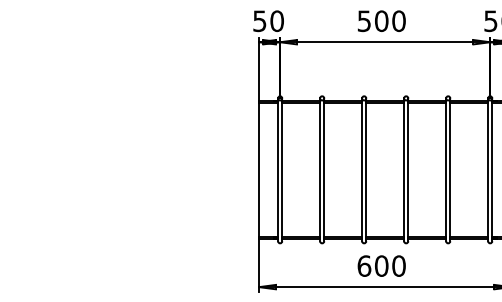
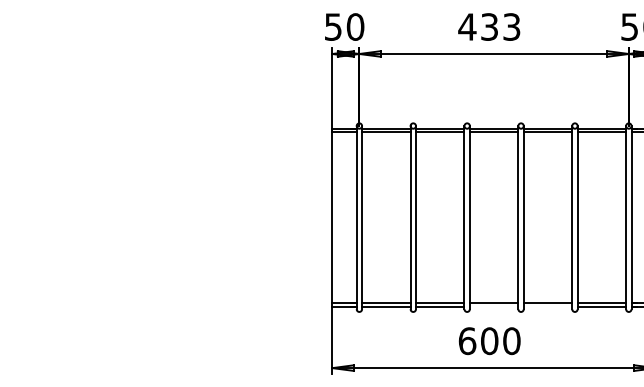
text: (381, 20) -> (489, 26), 500 -> 433
line: (384, 239) -> (493, 306), removed
line: (426, 239) -> (547, 306), removed

